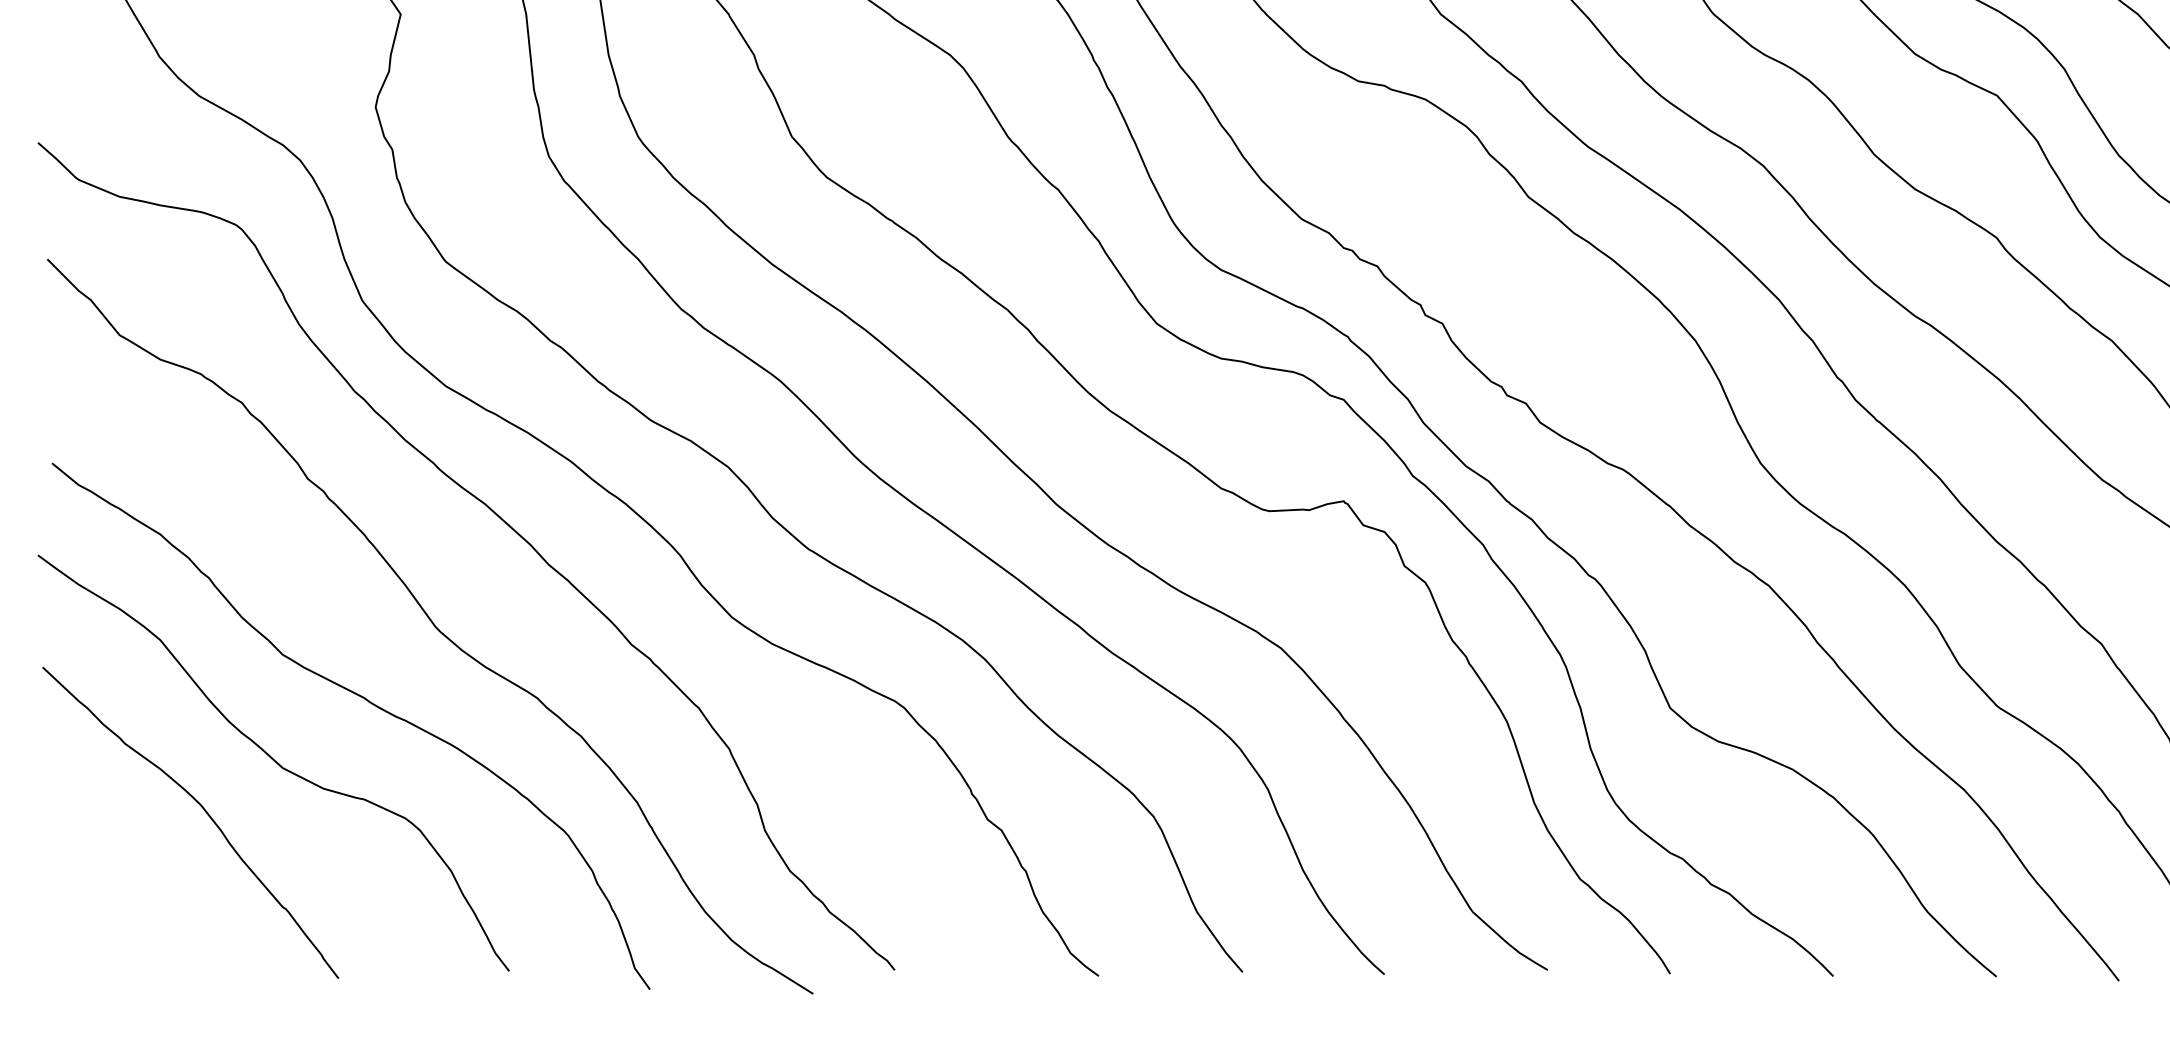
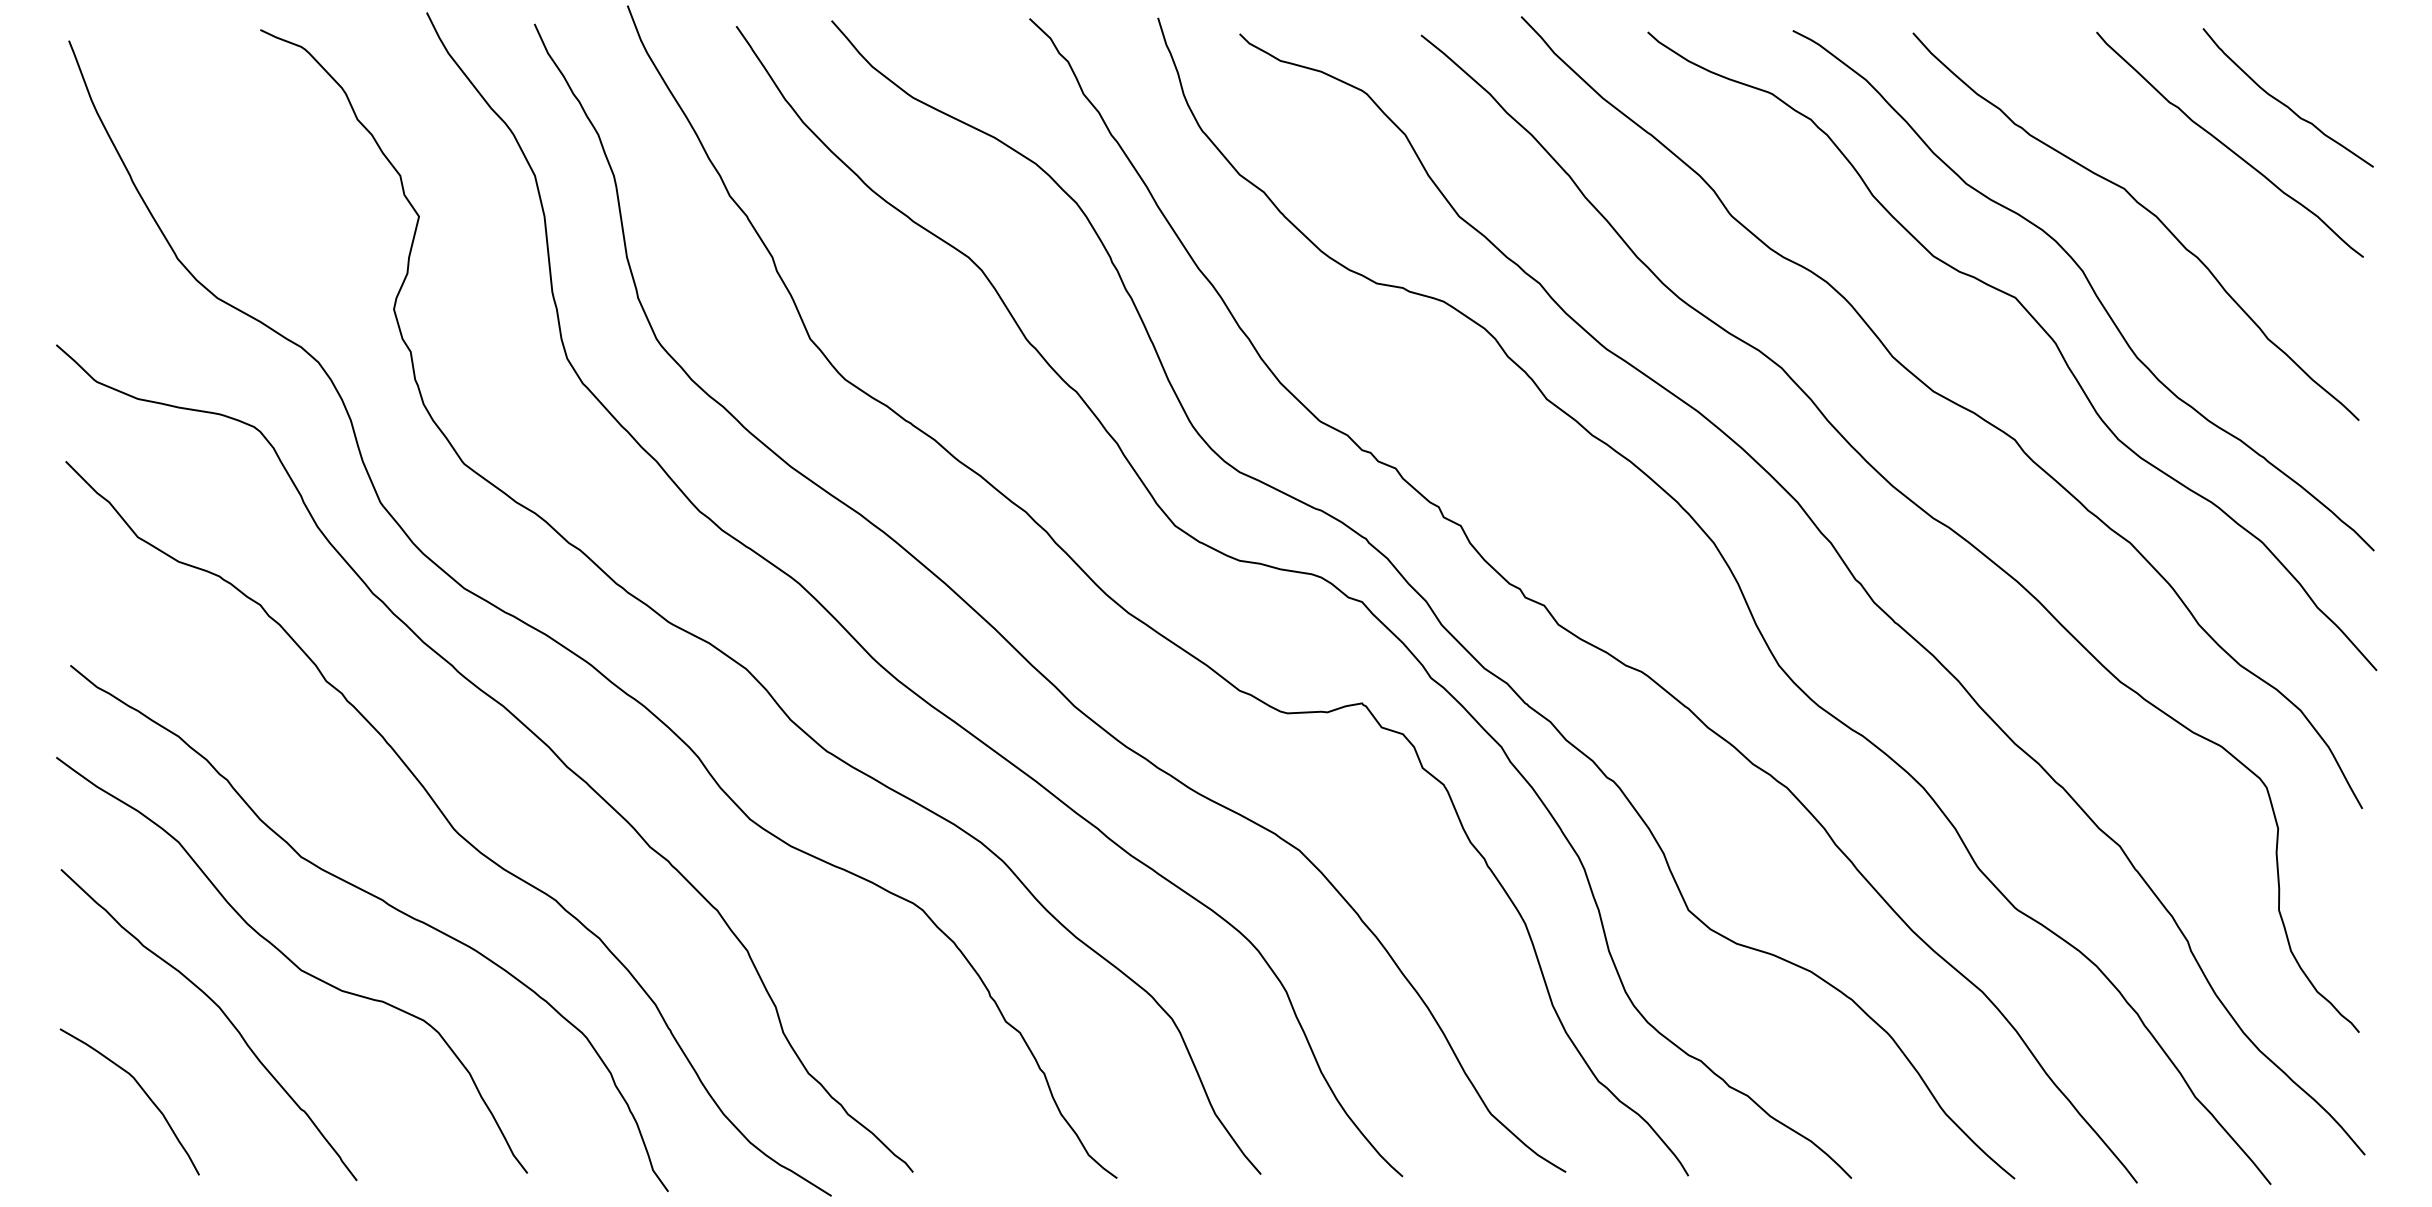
curve: (123, 887) -> (141, 1089), added

